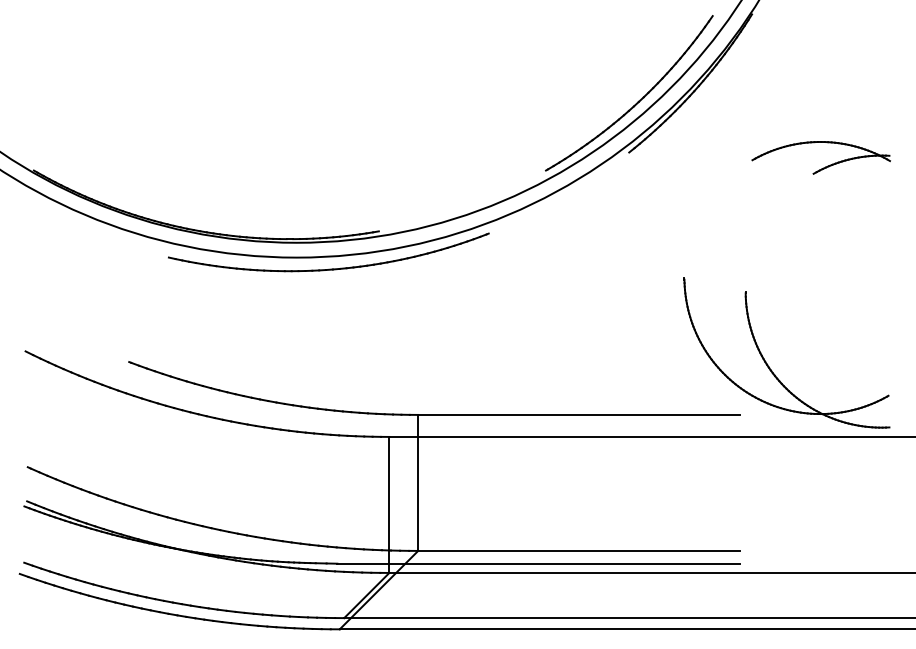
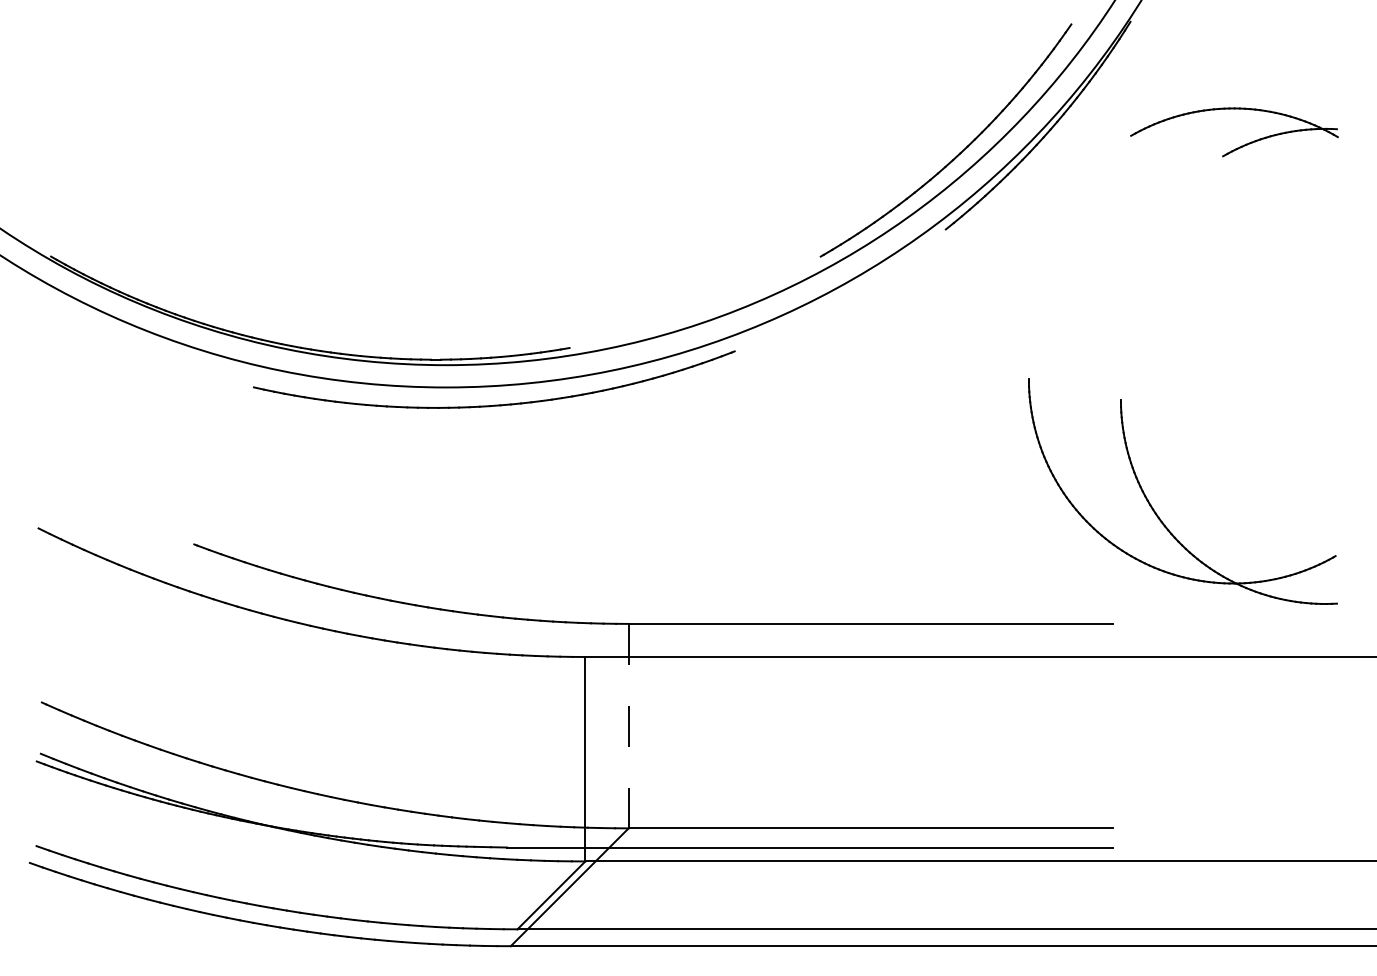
part: (825, 166) -> (1240, 145), moved
part: (768, 364) -> (1155, 509), moved
line: (418, 483) -> (629, 726), solid -> dashed

